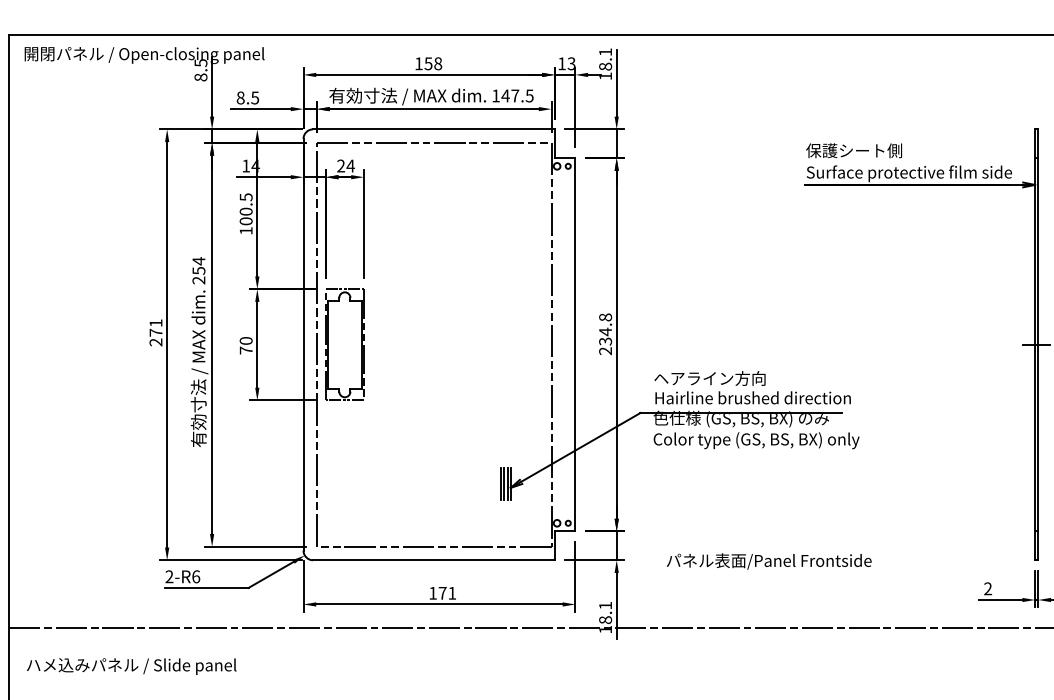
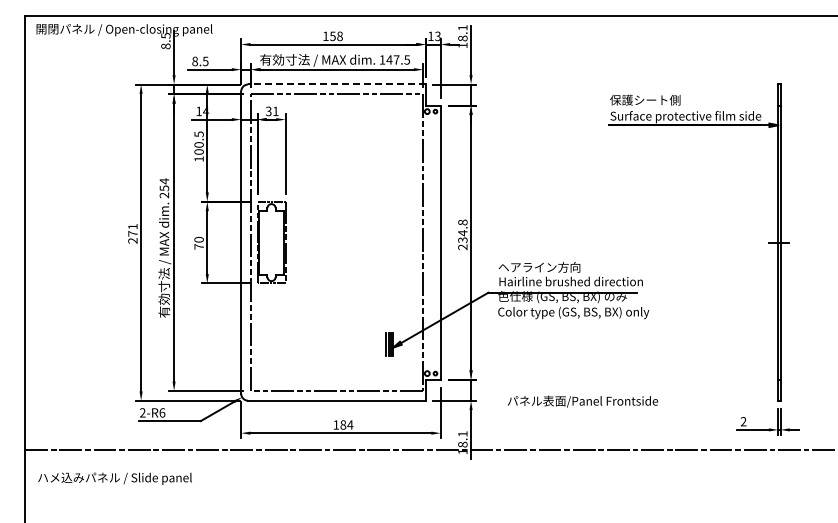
line: (433, 129) -> (336, 84), solid -> dashed
text: (346, 166) -> (272, 111), 24 -> 31
text: (447, 592) -> (346, 424), 171 -> 184

